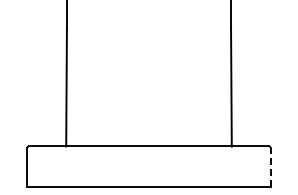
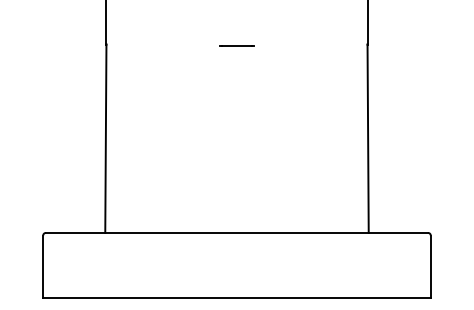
line: (148, 28) -> (236, 45), added
line: (270, 167) -> (430, 266), dashed -> solid

